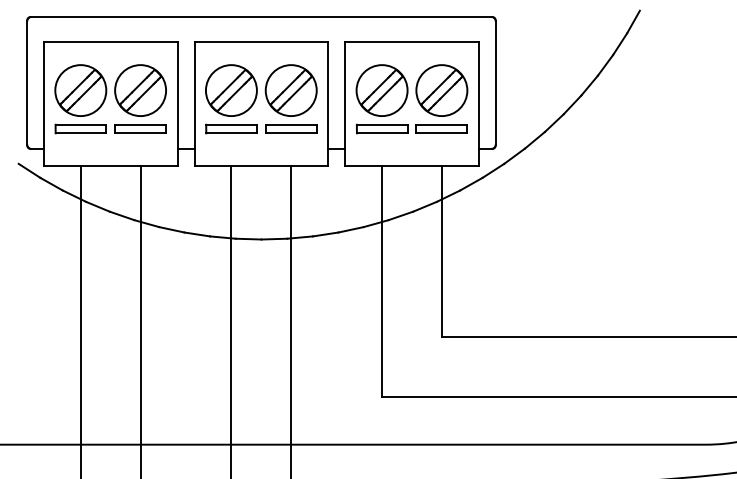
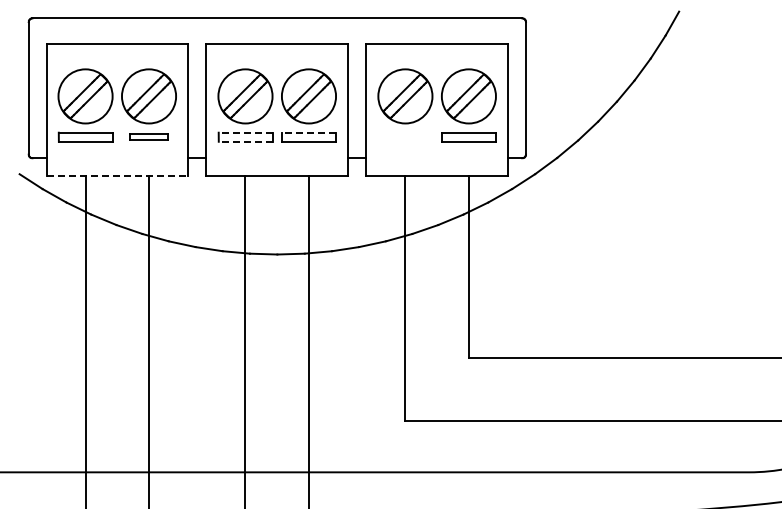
line: (231, 124) -> (245, 132), solid -> dashed
line: (290, 124) -> (308, 132), solid -> dashed
part: (381, 128) -> (404, 136), removed
part: (140, 129) -> (148, 137), size x0.7
line: (231, 133) -> (245, 141), solid -> dashed
line: (110, 166) -> (117, 176), solid -> dashed

